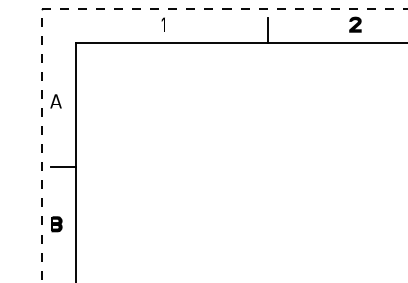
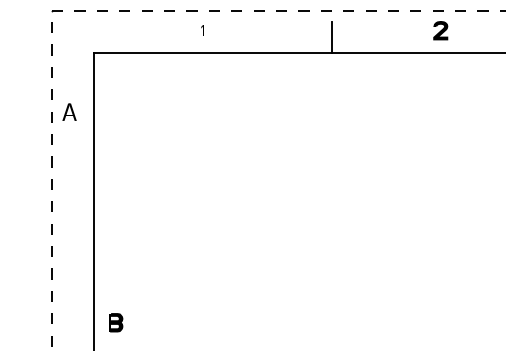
part: (162, 24) -> (201, 30), size x0.6
part: (55, 101) -> (68, 112), moved
line: (62, 166) -> (77, 206), removed
part: (56, 224) -> (116, 323), moved

